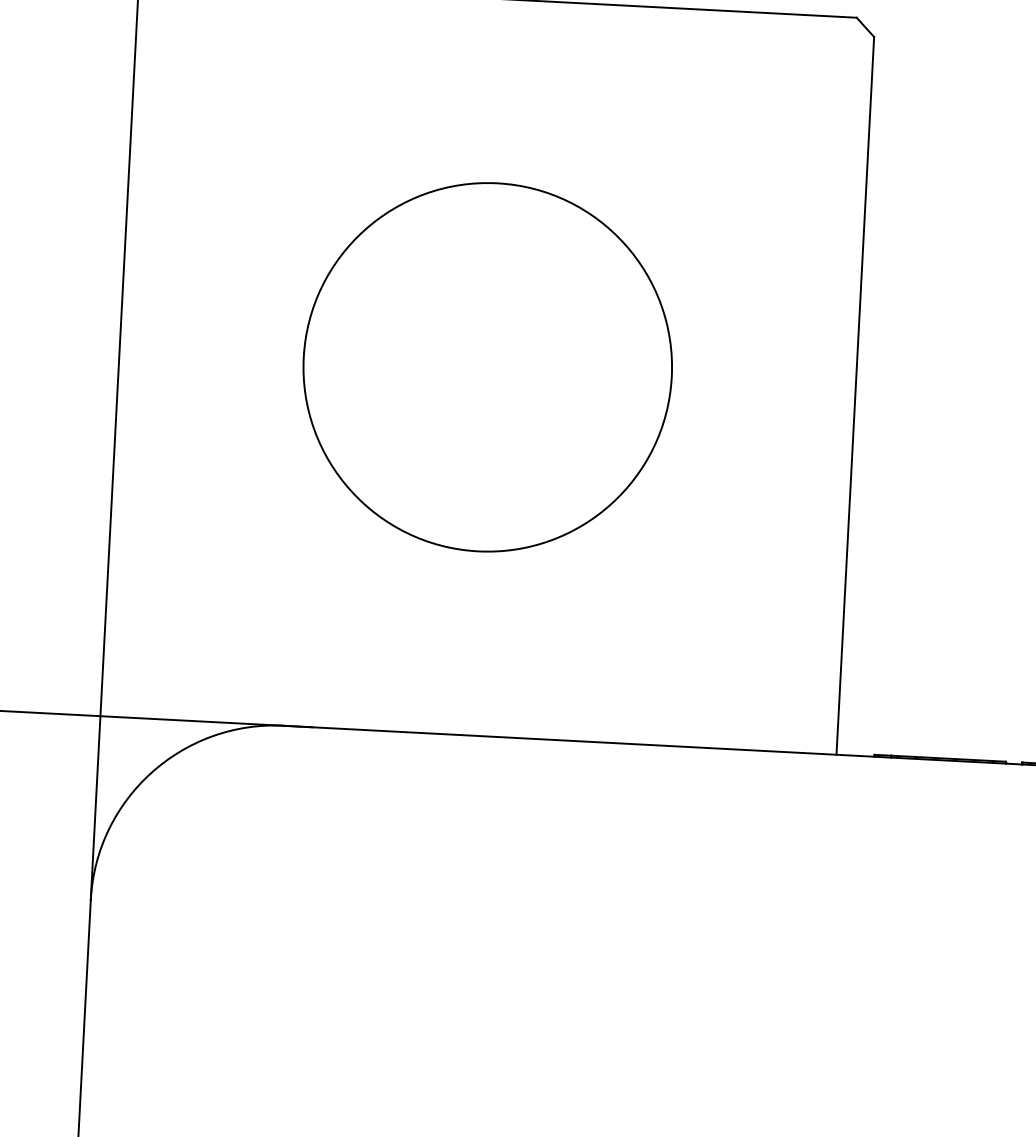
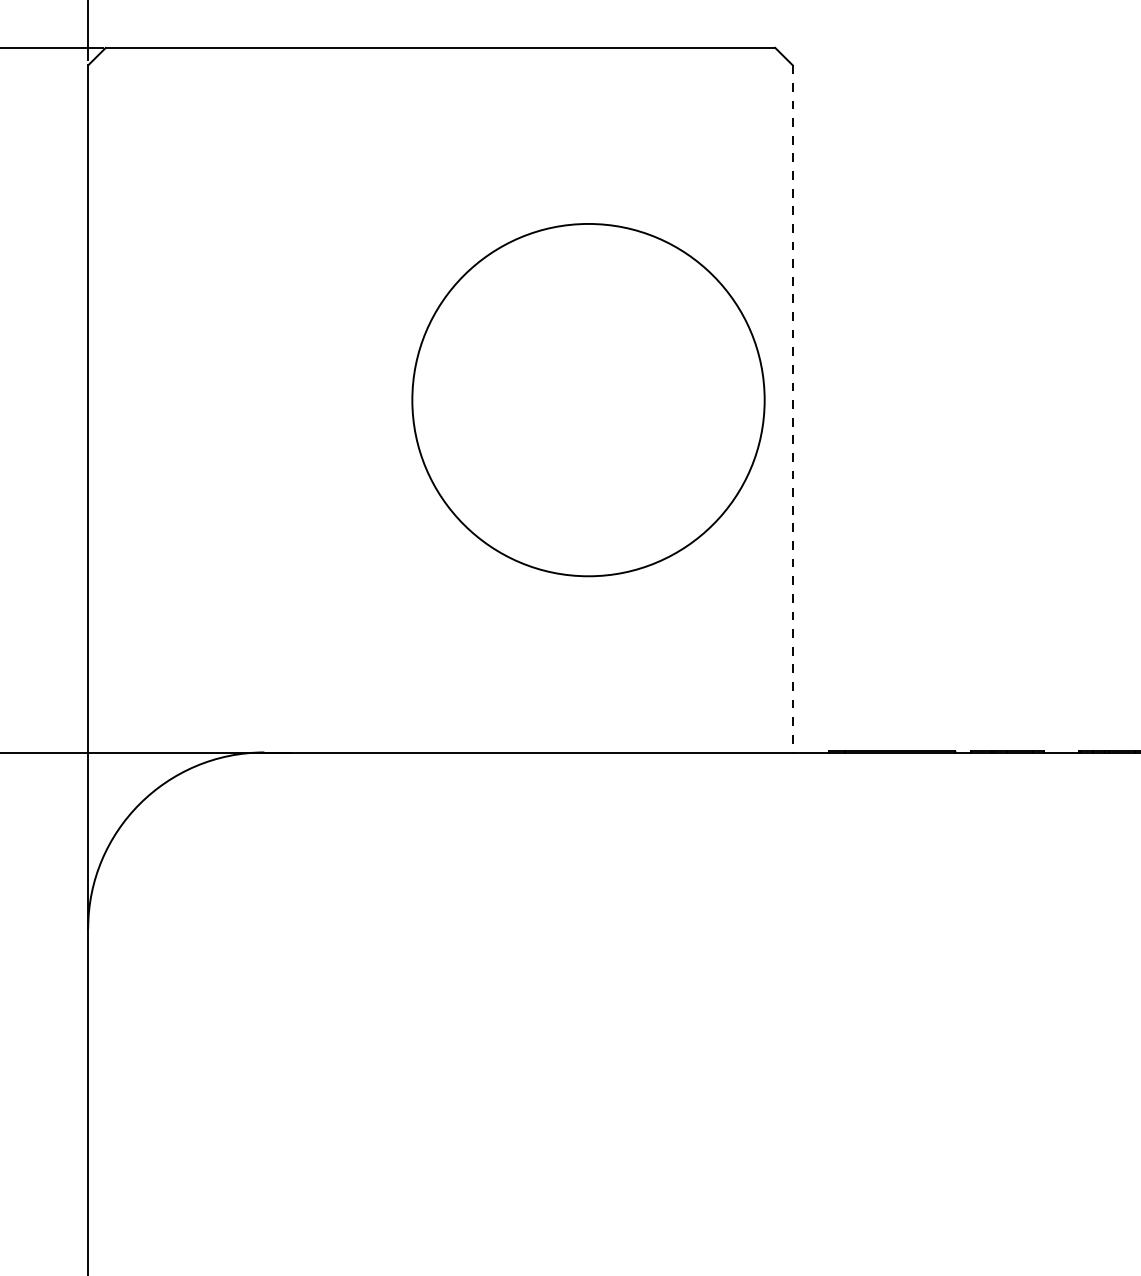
circle: (487, 367) -> (588, 400), moved
line: (854, 395) -> (792, 408), solid -> dashed

